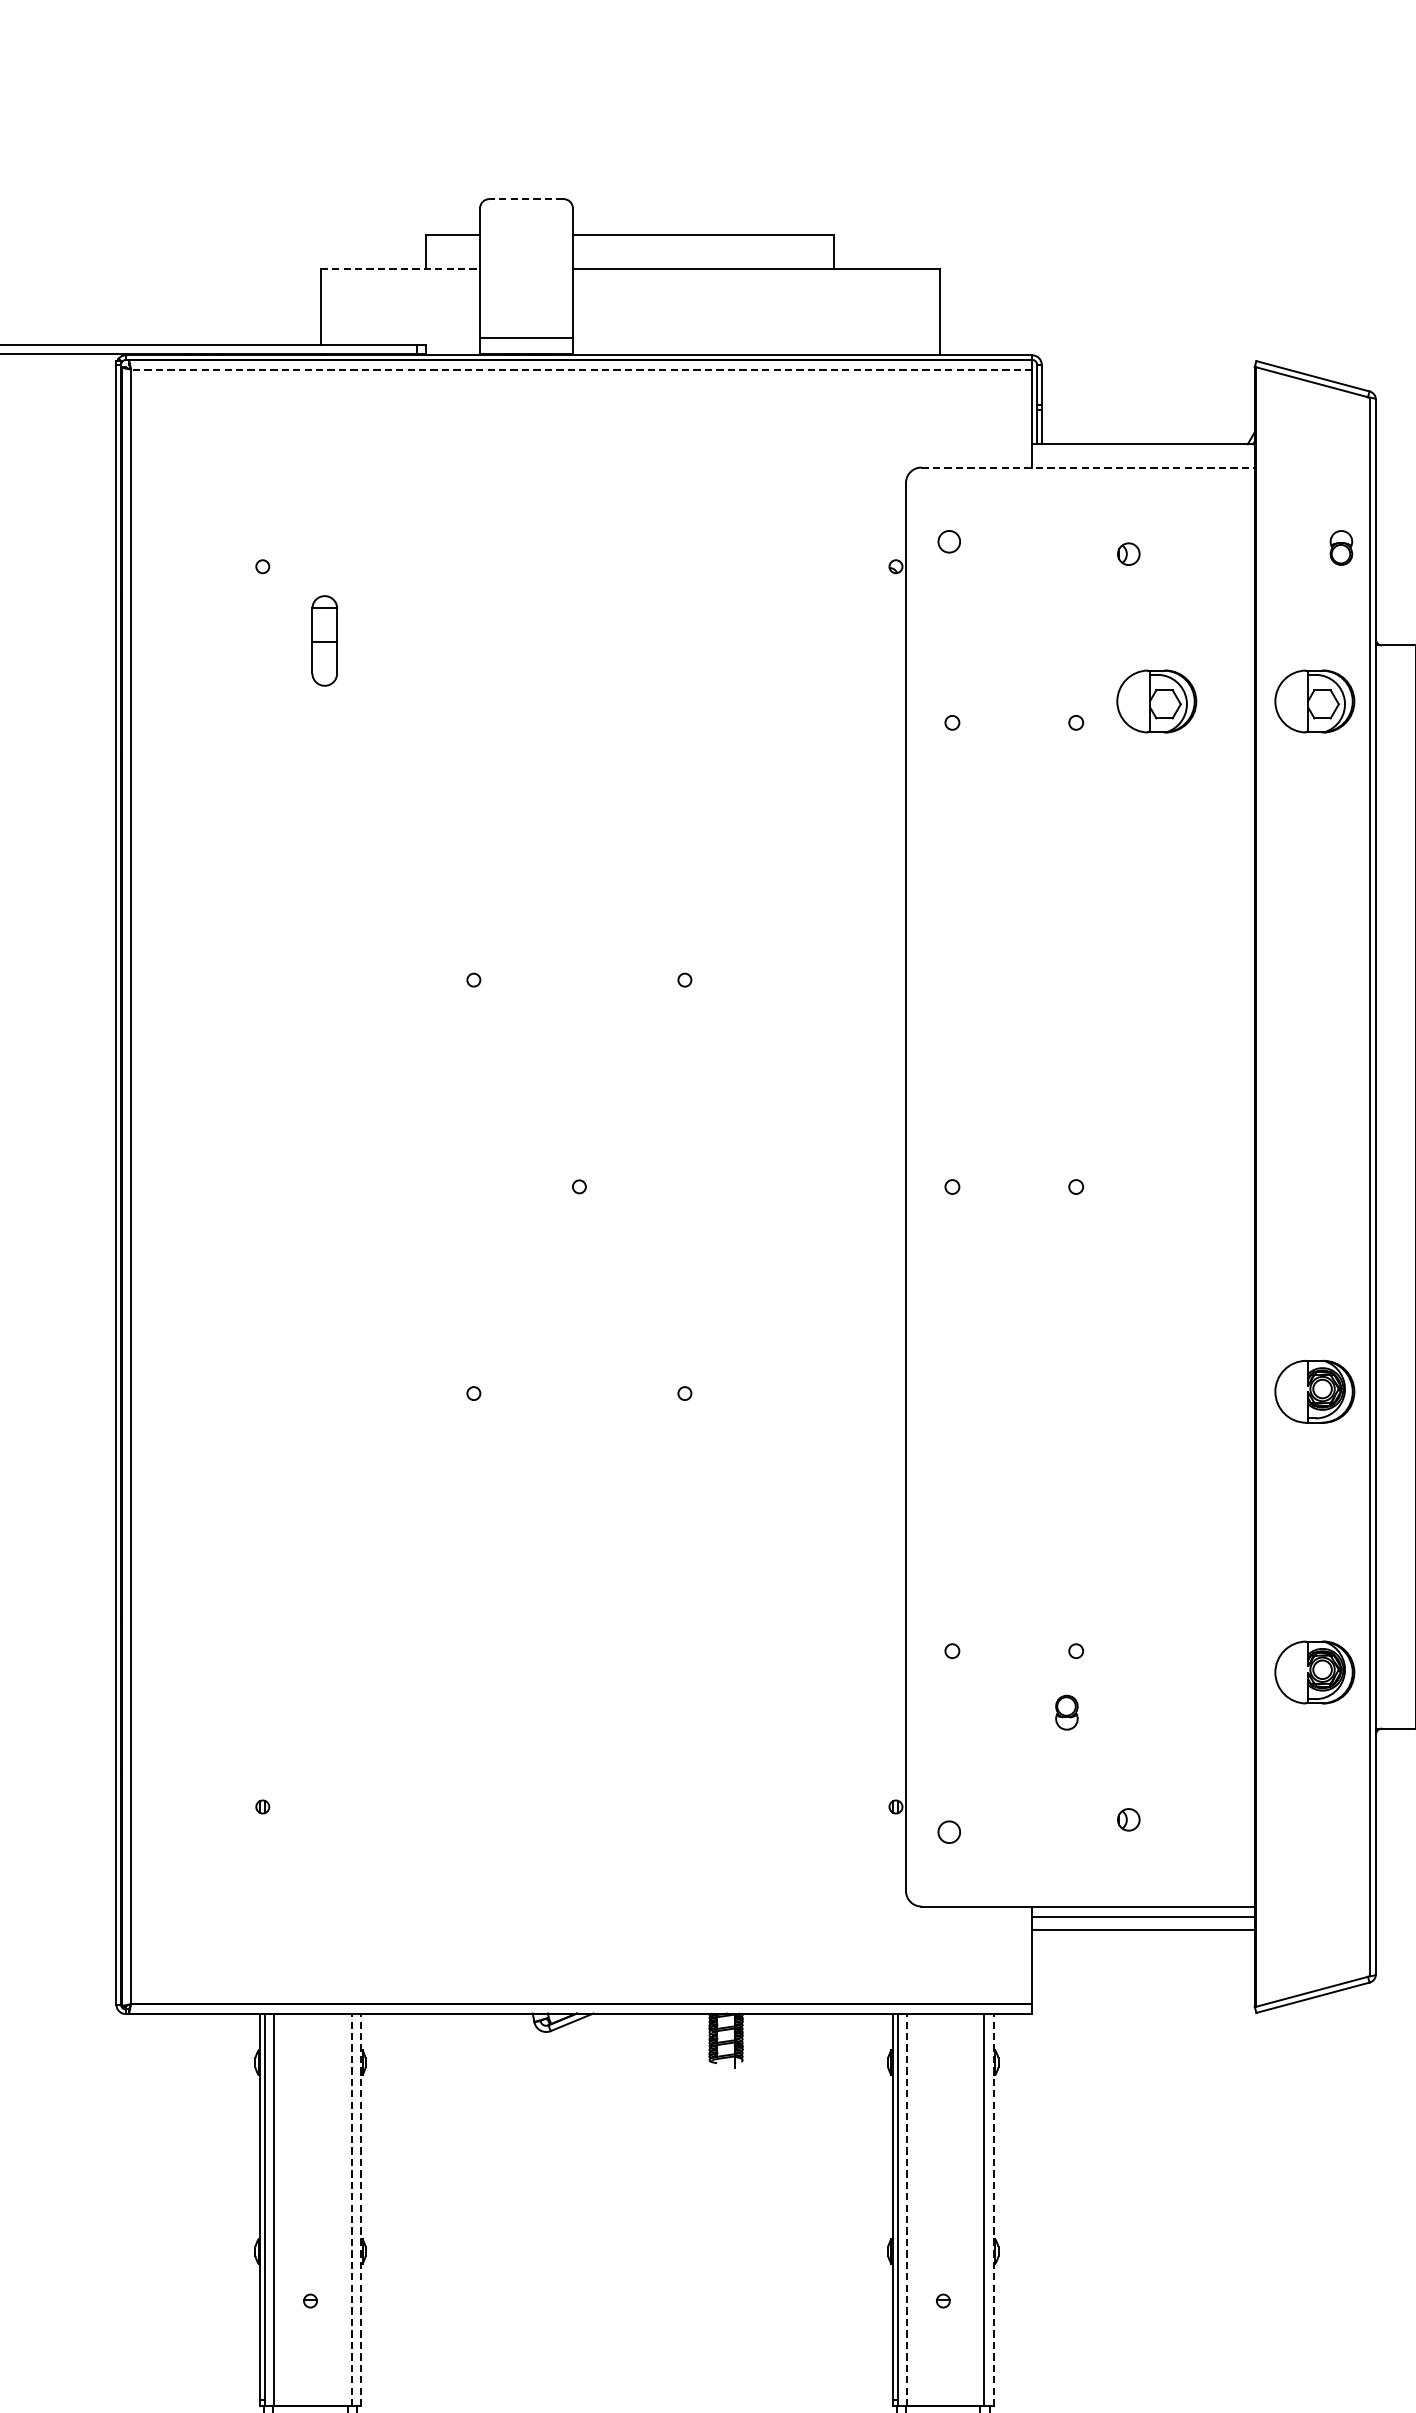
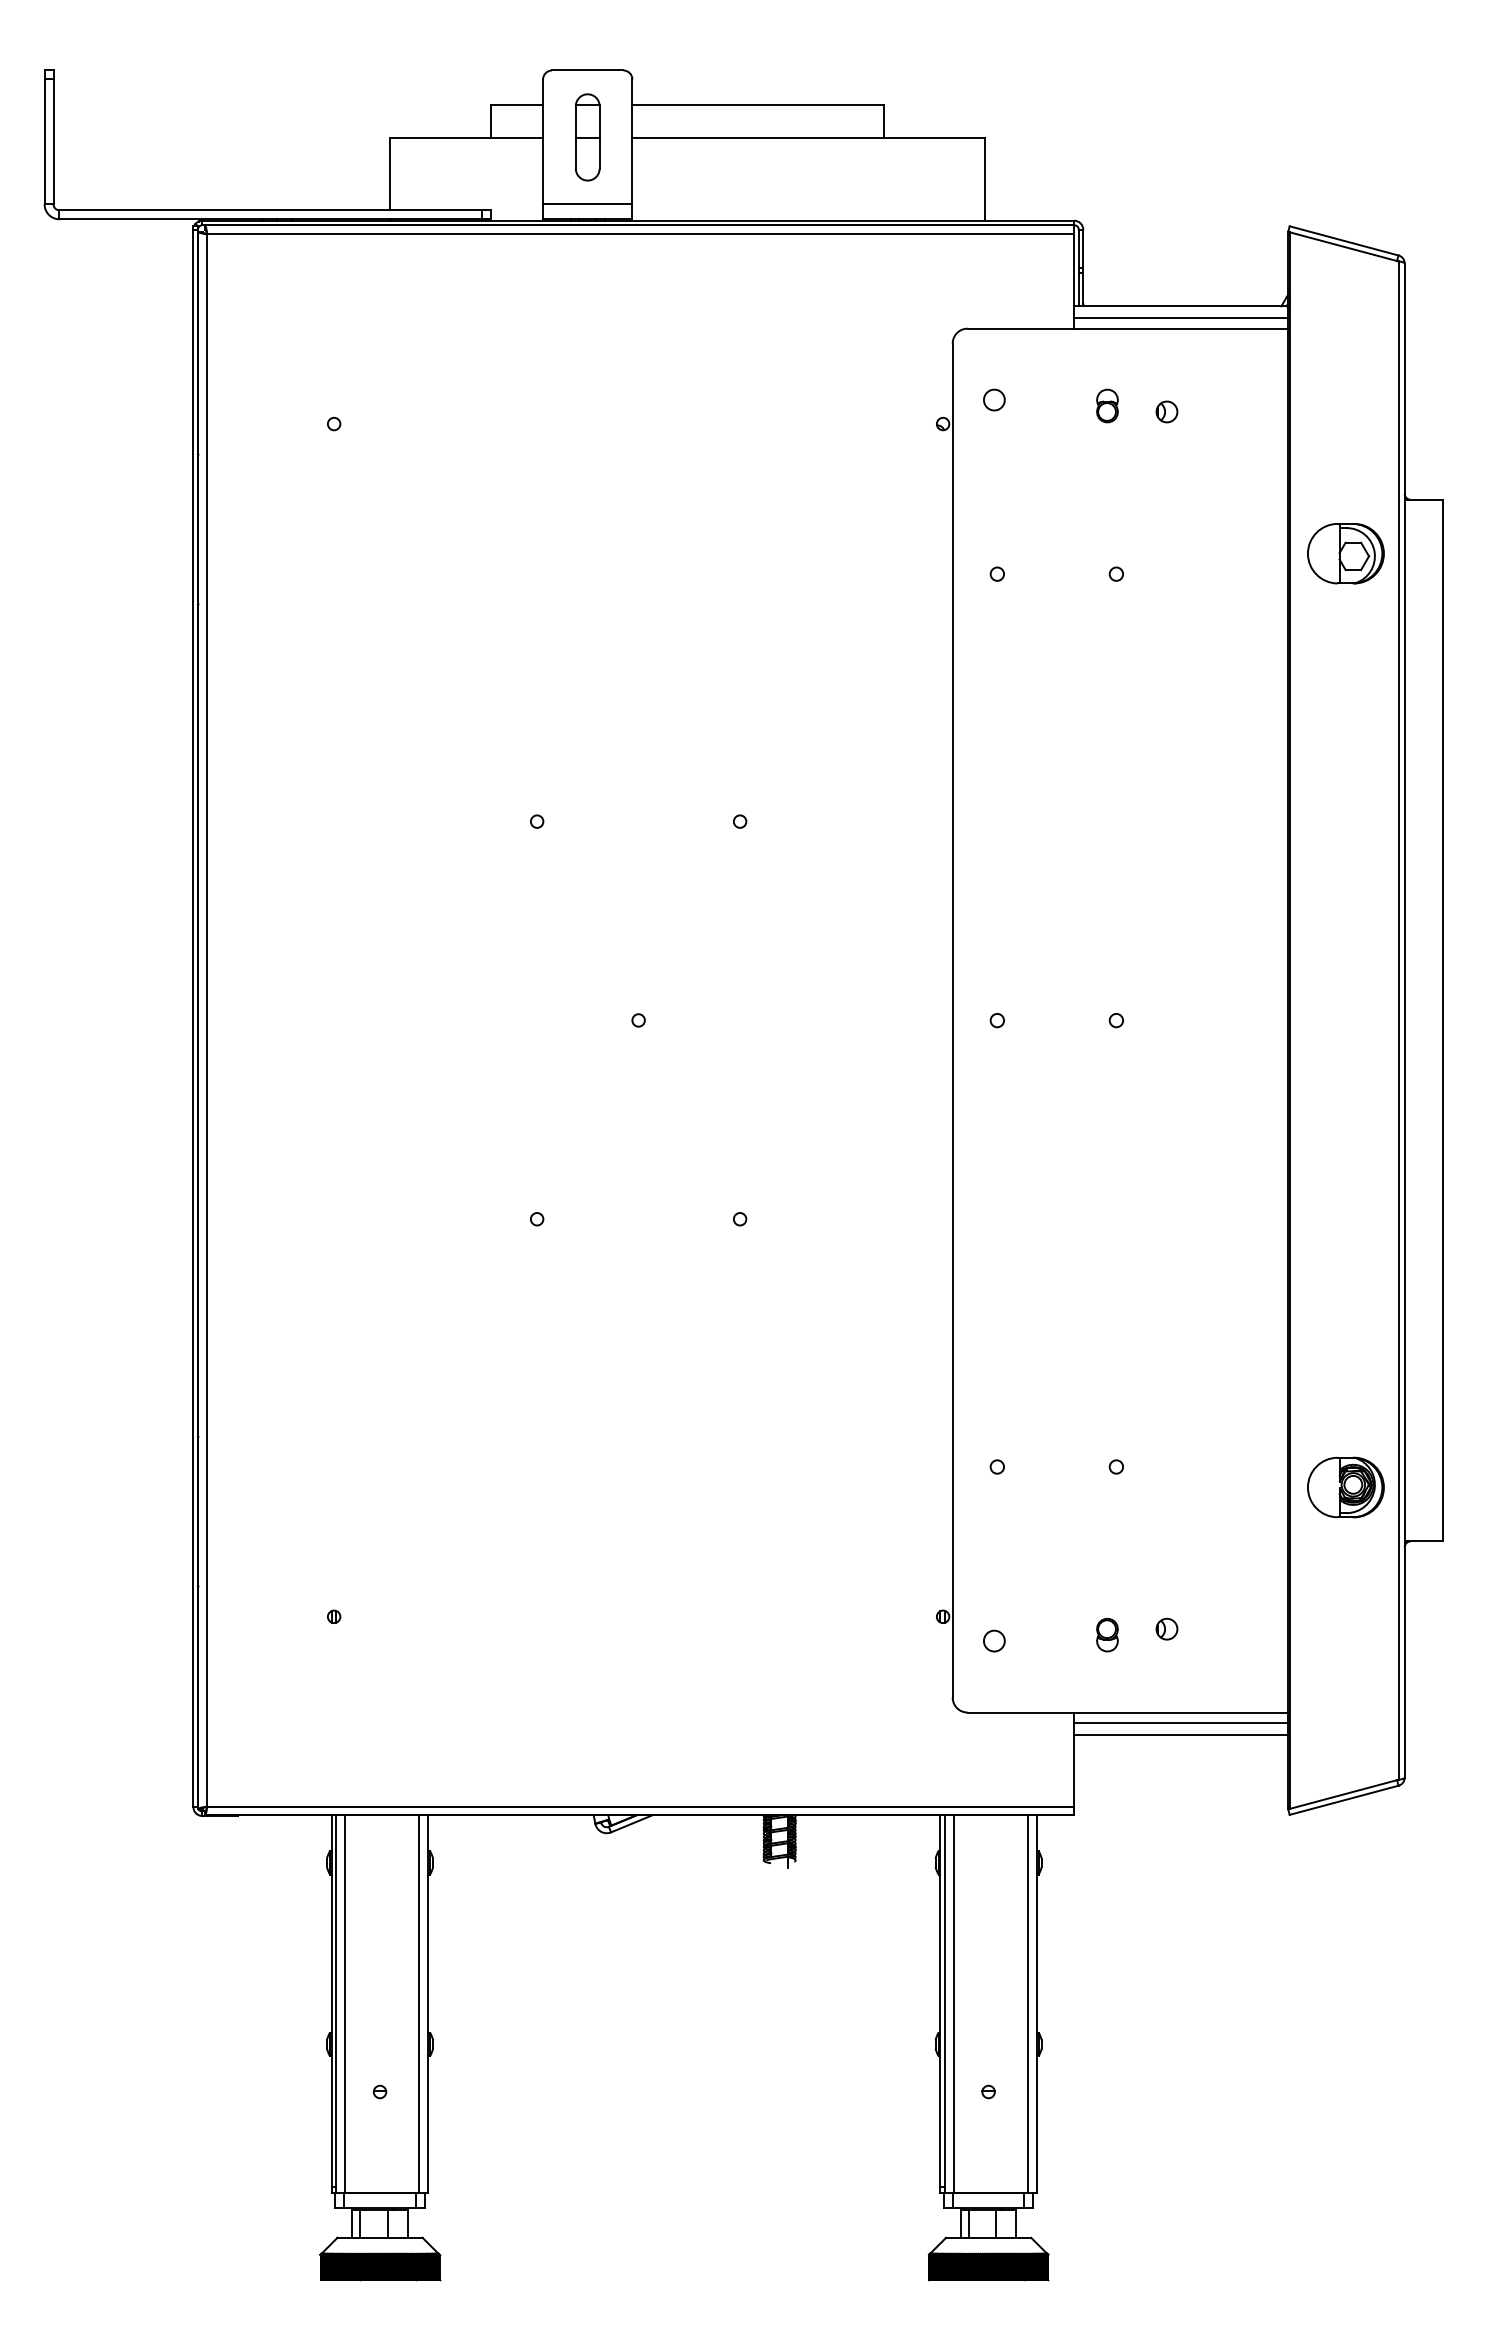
line: (526, 199) -> (587, 70), dashed -> solid
line: (400, 269) -> (466, 138), dashed -> solid
line: (581, 369) -> (640, 234), dashed -> solid
line: (1143, 456) -> (1181, 318), added
line: (1088, 467) -> (1128, 328), dashed -> solid
part: (1341, 547) -> (1107, 405), moved
part: (324, 641) -> (587, 137), moved
part: (1156, 701) -> (1193, 553), removed
part: (1314, 1391) -> (1345, 1217), removed
part: (1066, 1713) -> (1107, 1635), moved
line: (351, 2210) -> (419, 2004), dashed -> solid
line: (360, 2210) -> (428, 2004), dashed -> solid
line: (906, 2210) -> (953, 2004), dashed -> solid
line: (994, 2210) -> (1037, 2004), dashed -> solid

